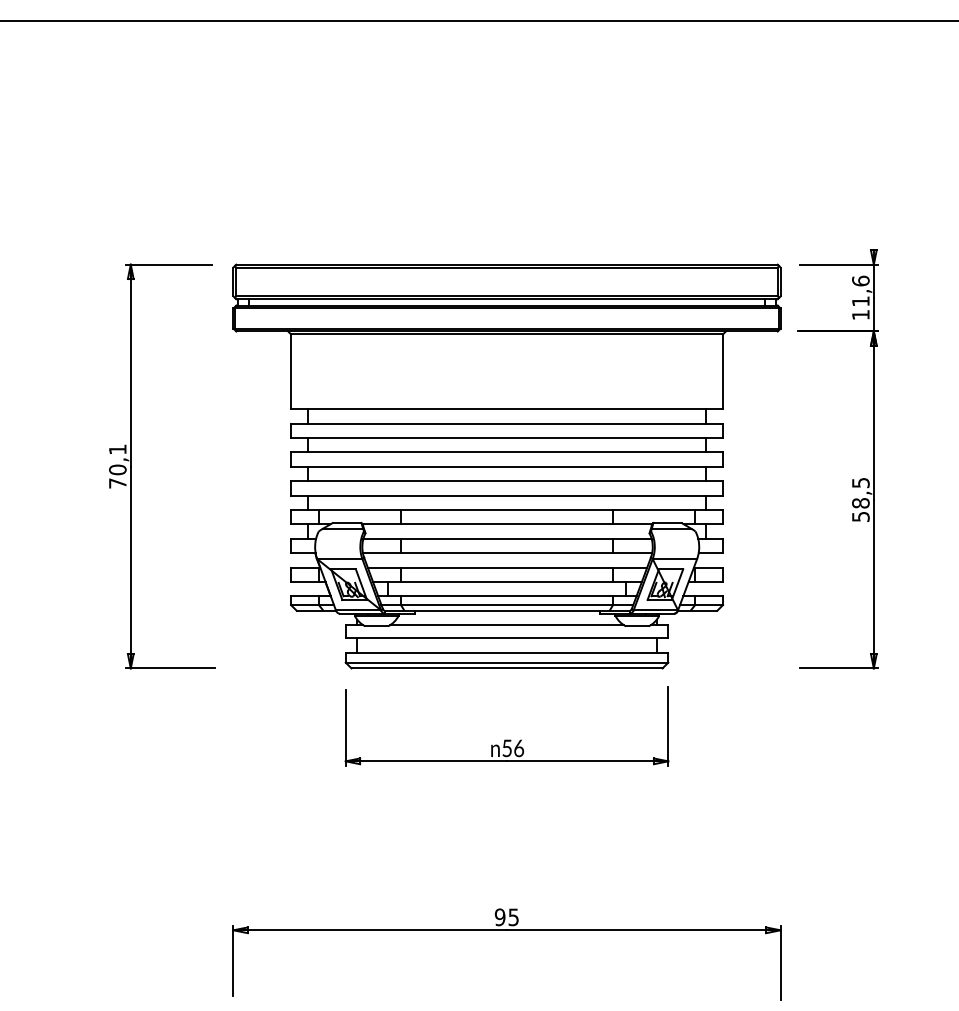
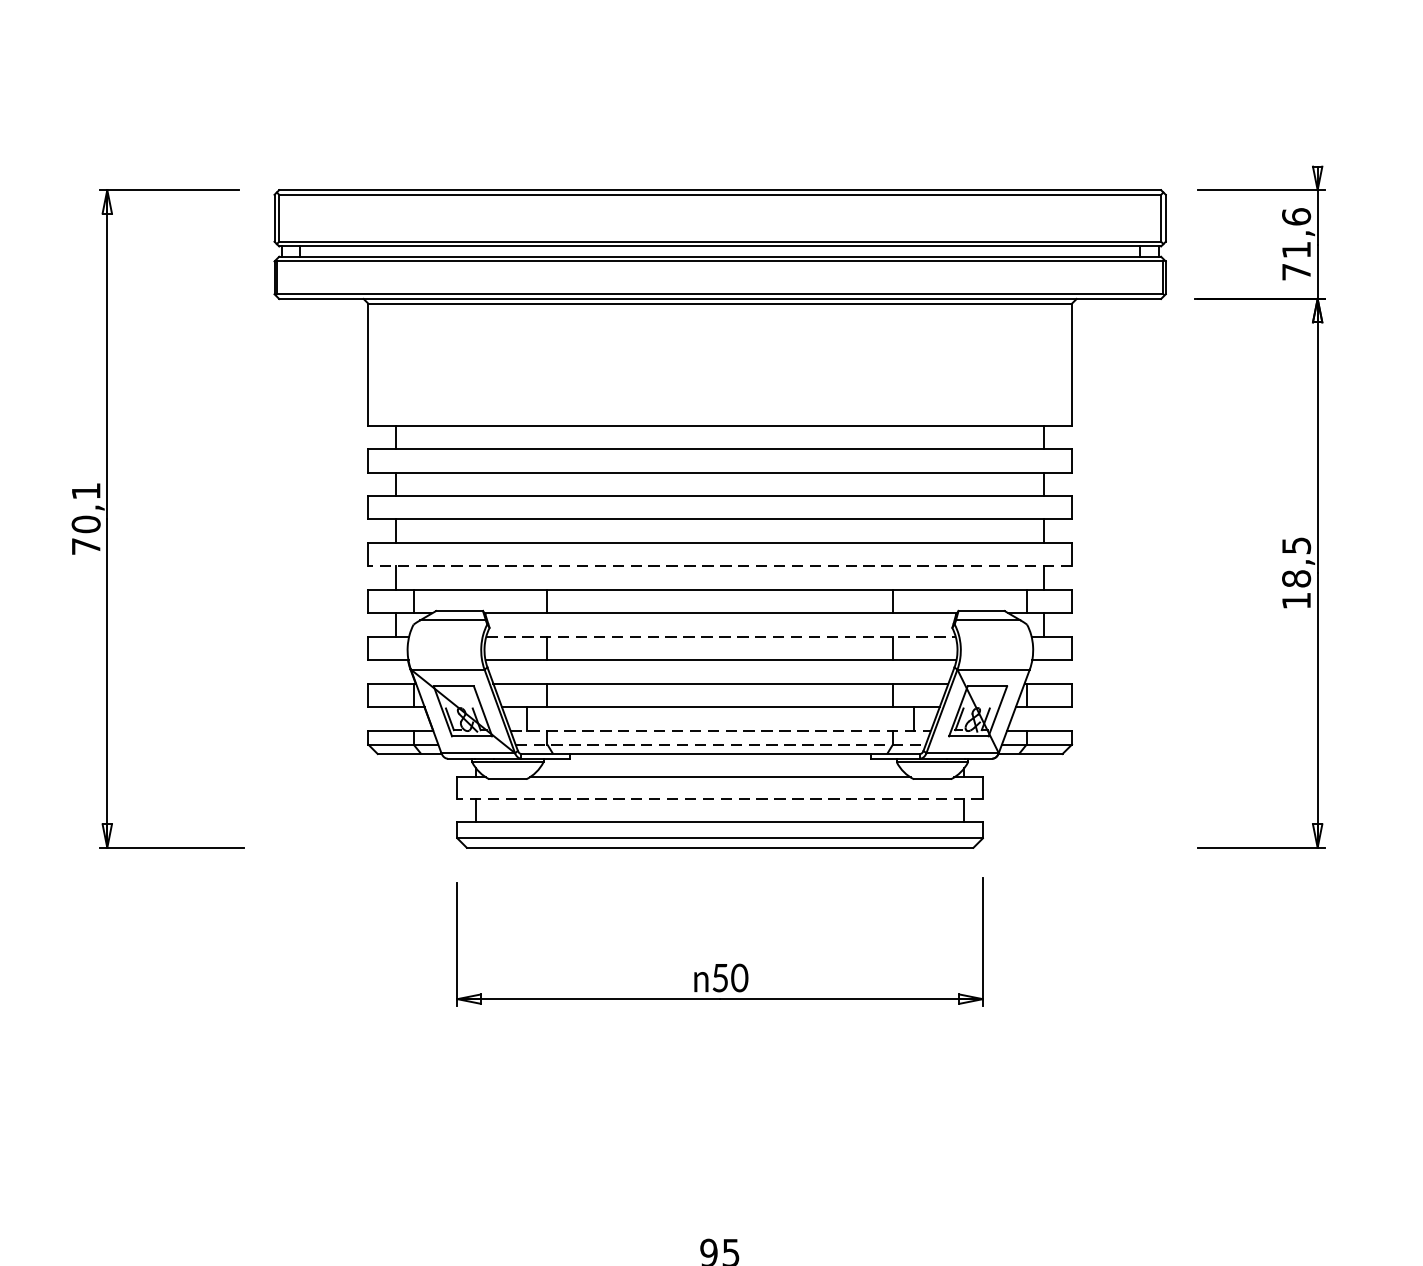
text: (860, 314) -> (1295, 271), 11,6 -> 71,6
line: (507, 495) -> (720, 566), solid -> dashed
text: (860, 516) -> (1295, 600), 58,5 -> 18,5
line: (508, 538) -> (722, 636), solid -> dashed
line: (507, 596) -> (720, 730), solid -> dashed
line: (507, 605) -> (720, 745), solid -> dashed
line: (506, 638) -> (719, 799), solid -> dashed
text: (518, 747) -> (738, 976), 56 -> 50

